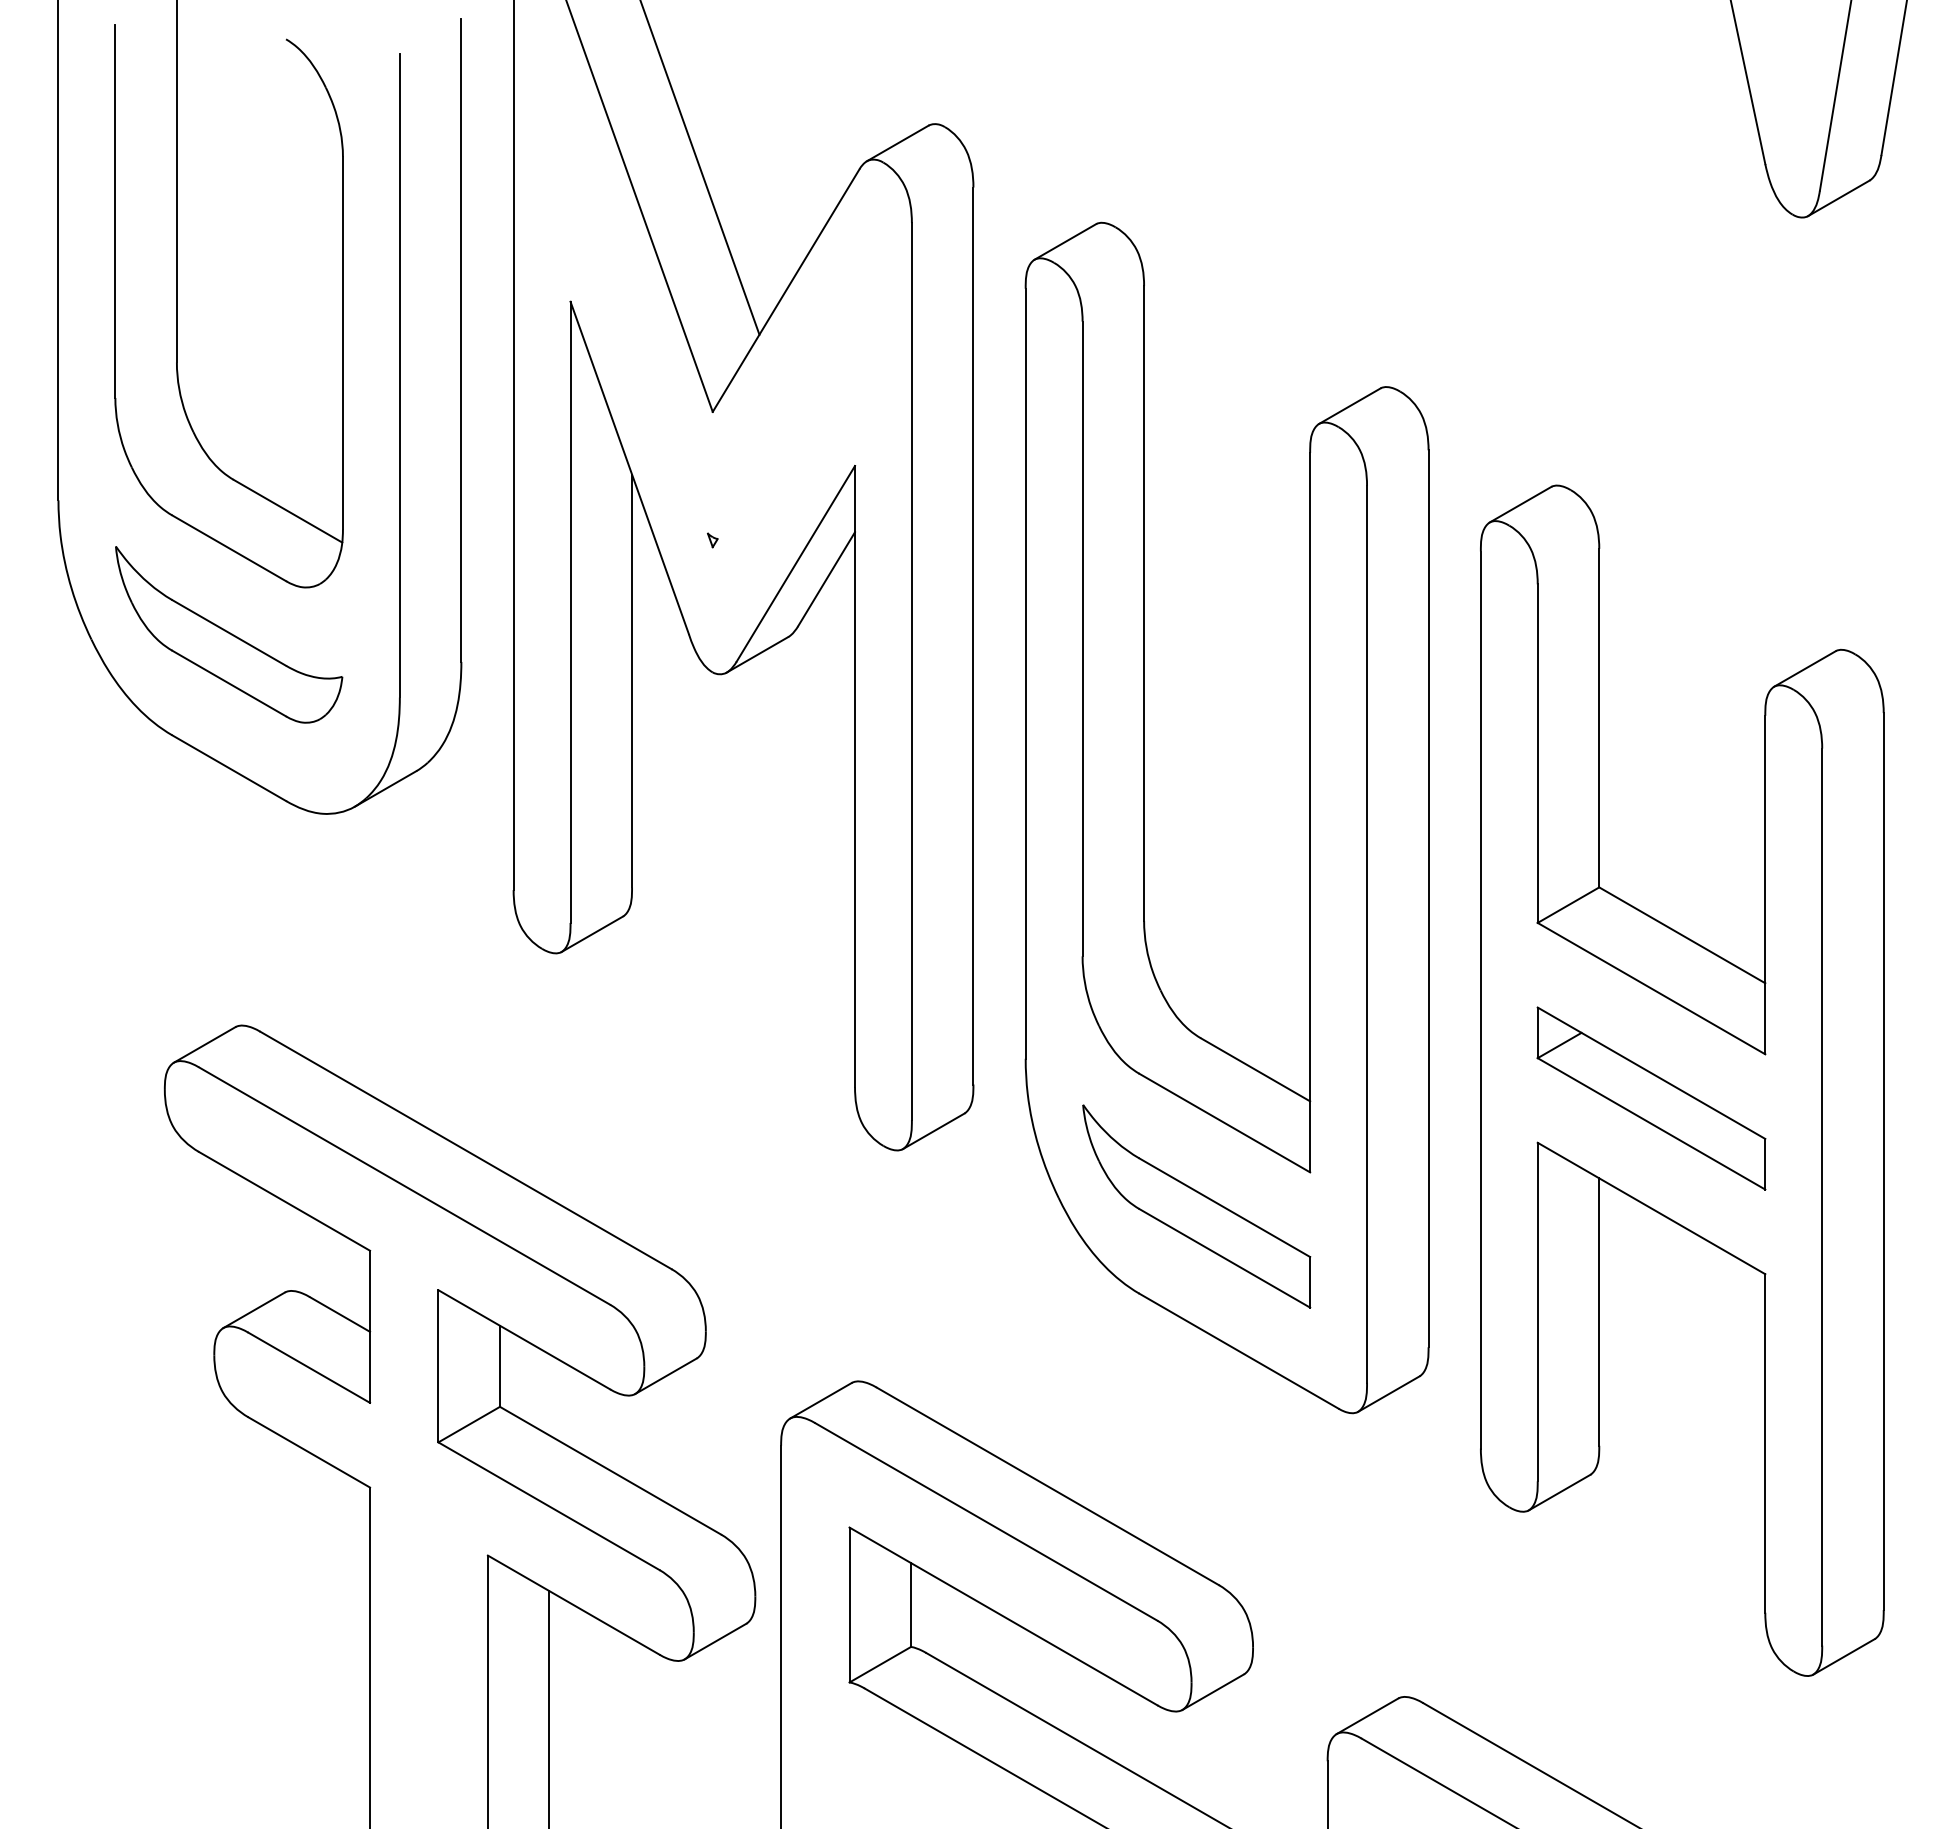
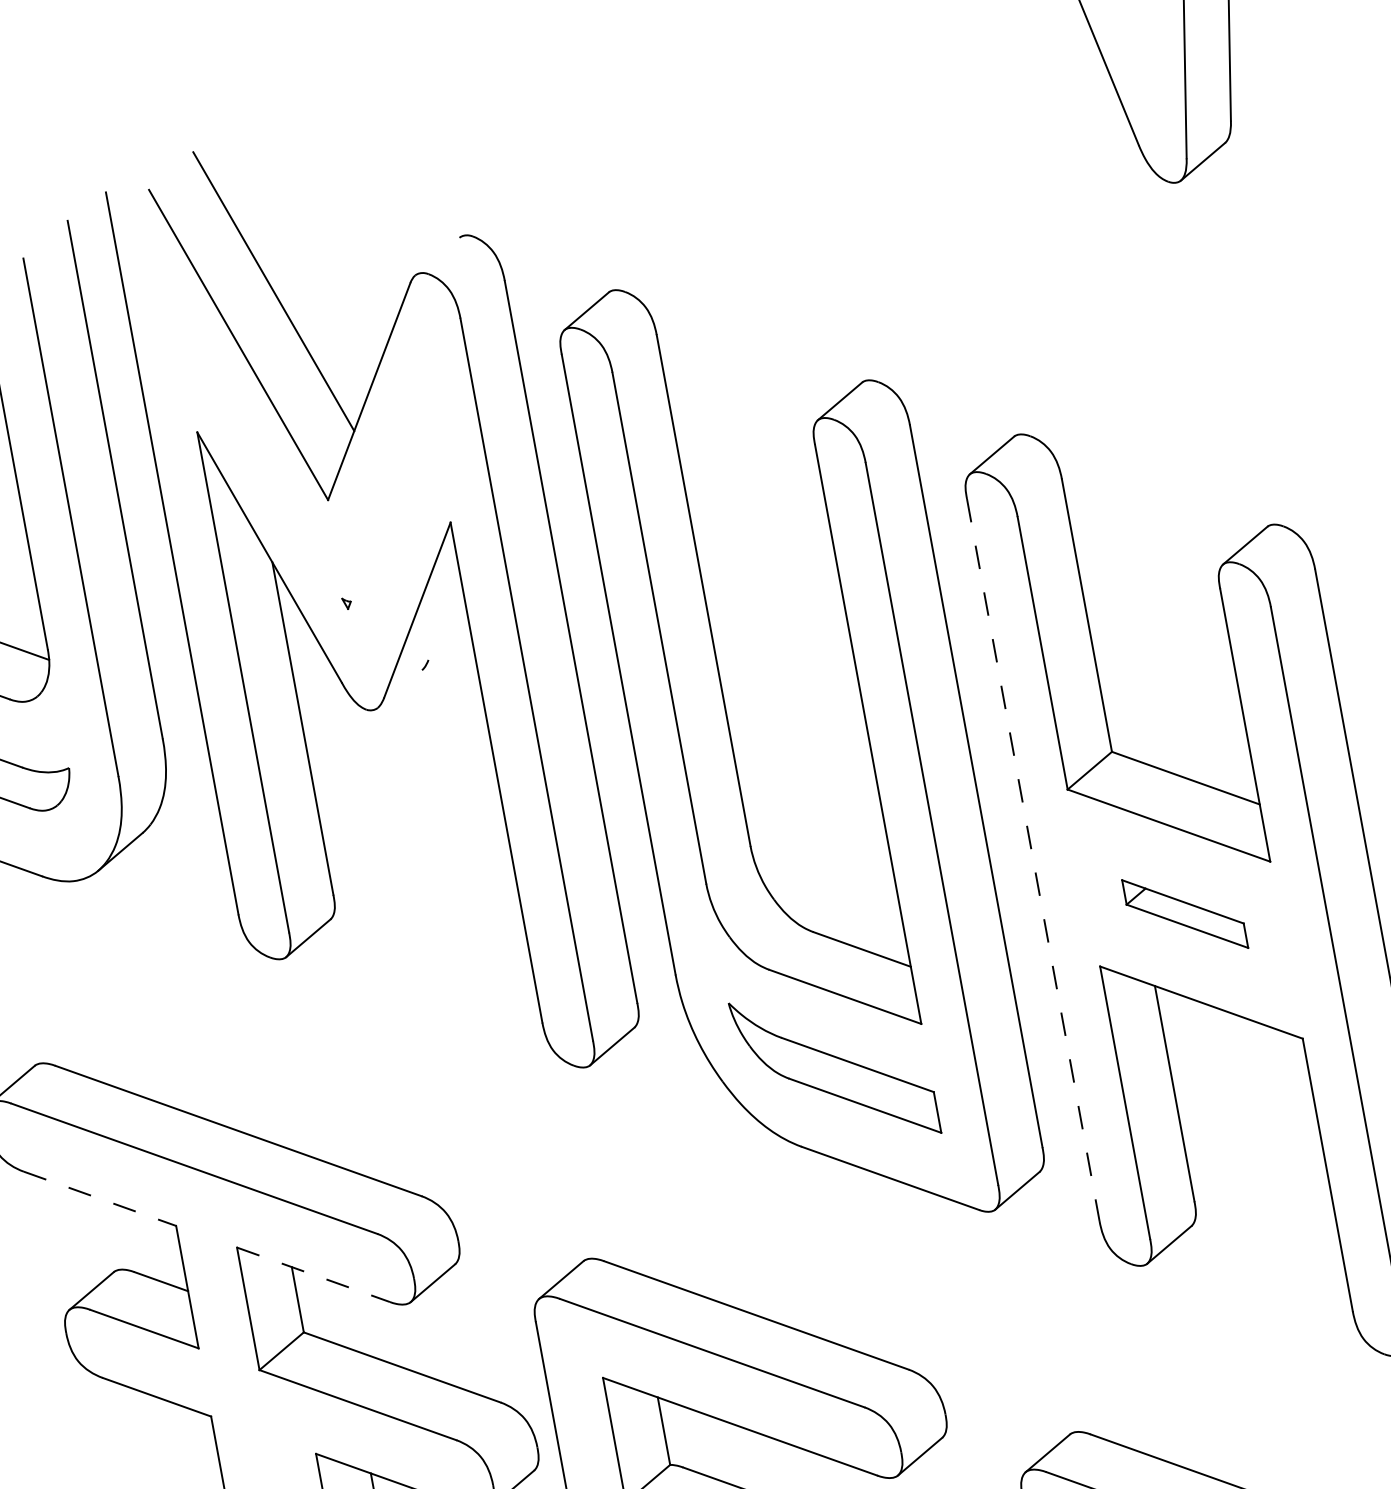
line: (897, 143) -> (437, 256), removed
line: (826, 579) -> (444, 618), removed
line: (757, 654) -> (399, 688), removed
line: (1480, 1000) -> (1033, 860), solid -> dashed
part: (1651, 1098) -> (1185, 914), size x0.6
line: (284, 1201) -> (100, 1198), solid -> dashed
line: (524, 1340) -> (313, 1275), solid -> dashed

